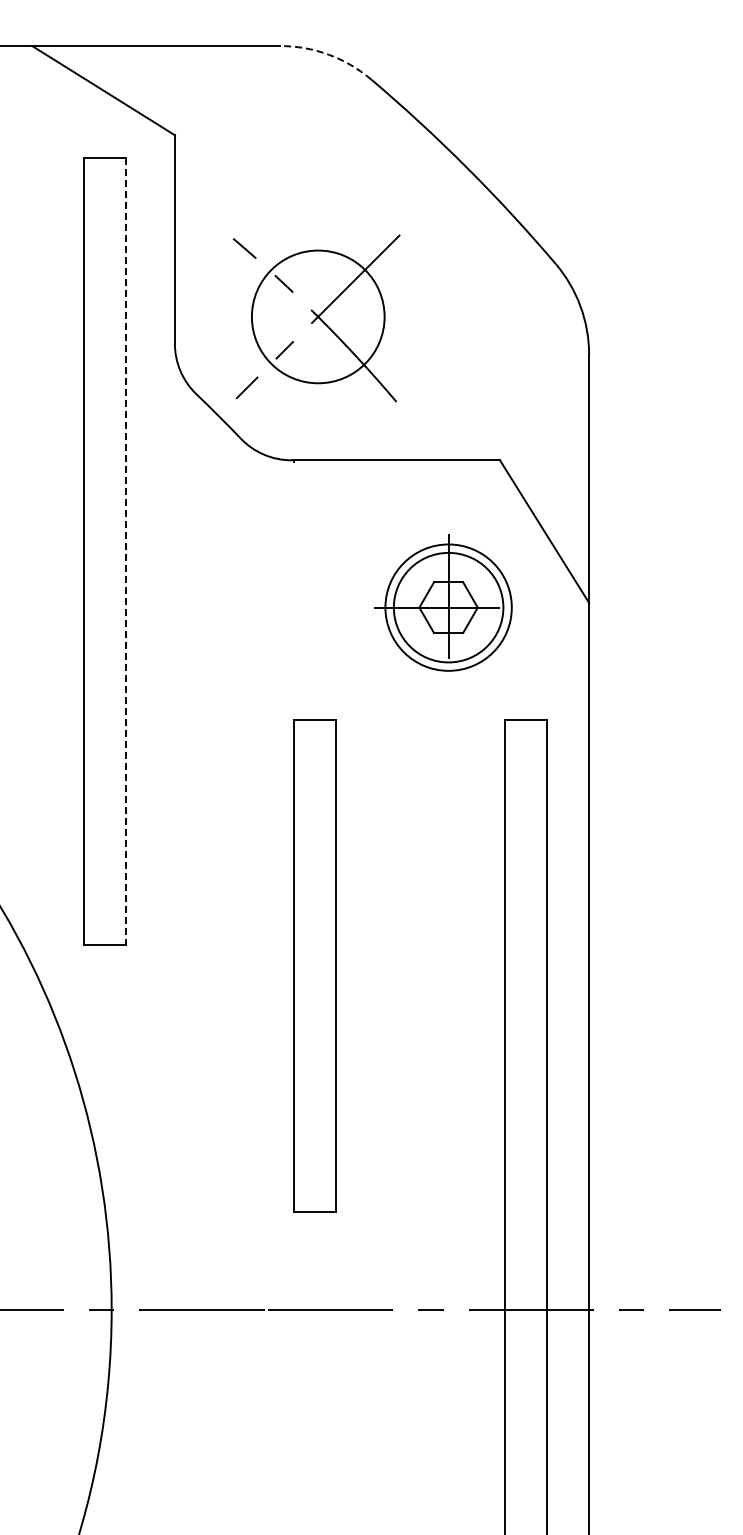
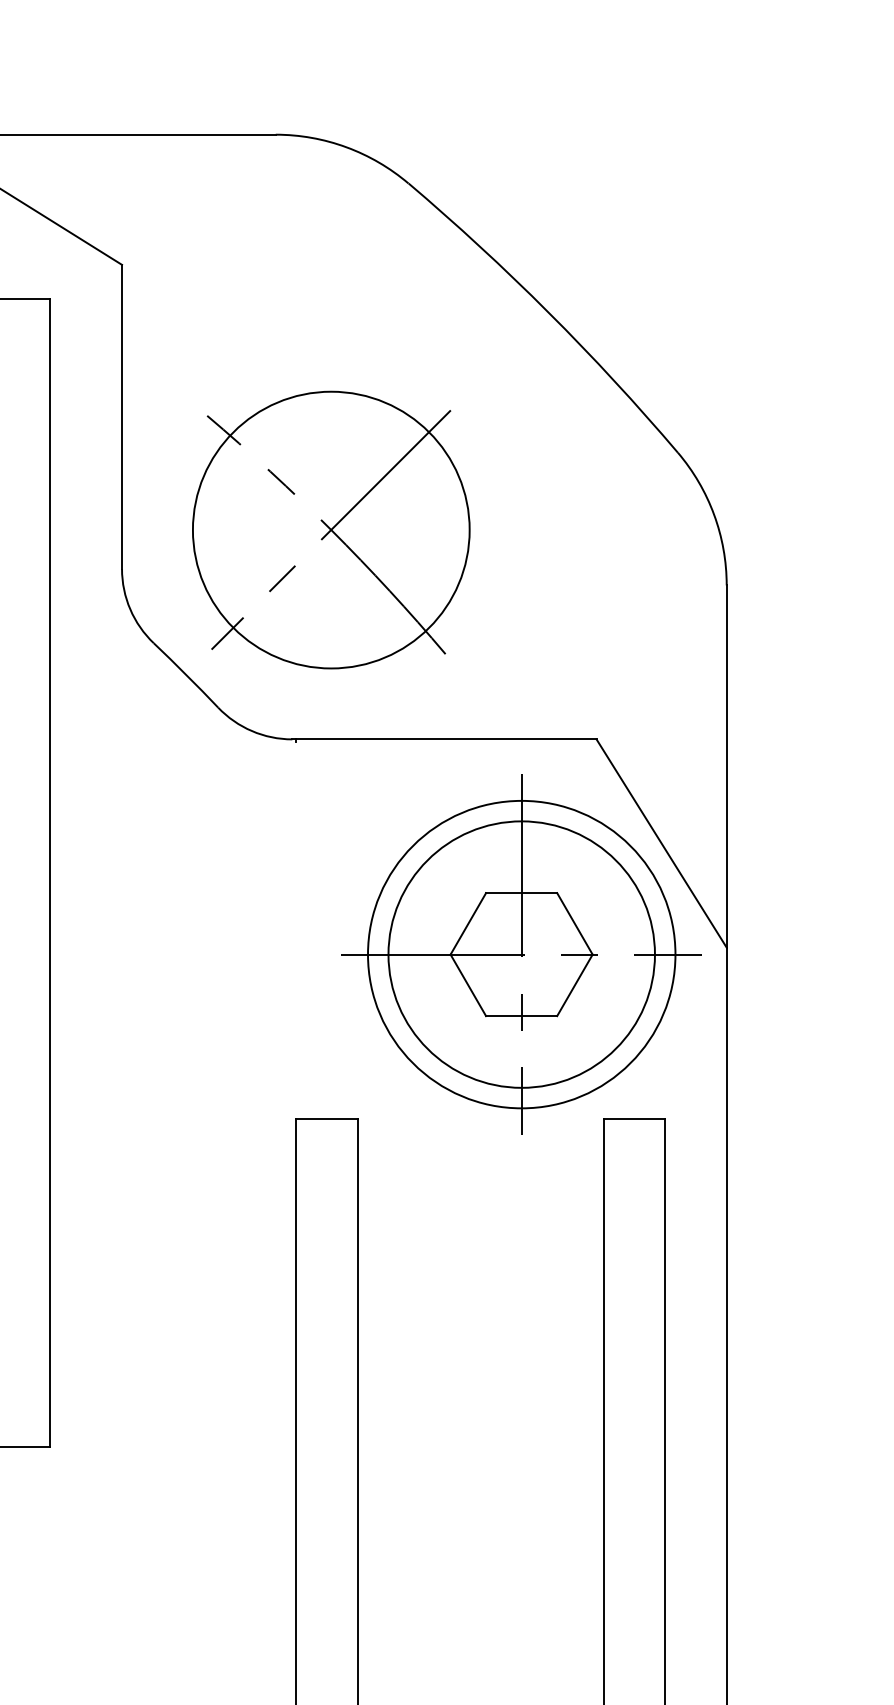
arc: (328, 54) -> (346, 147), dashed -> solid
circle: (318, 316) -> (331, 529), size x1.43
line: (125, 552) -> (49, 873), dashed -> solid
part: (448, 607) -> (521, 954), size x1.67

